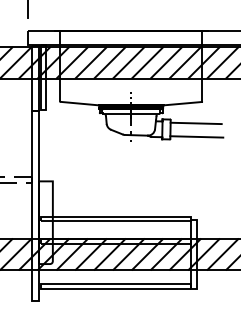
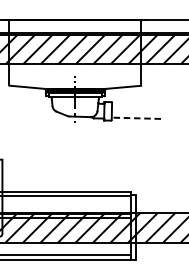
line: (195, 123) -> (135, 105), removed
line: (196, 136) -> (136, 117), solid -> dashed

